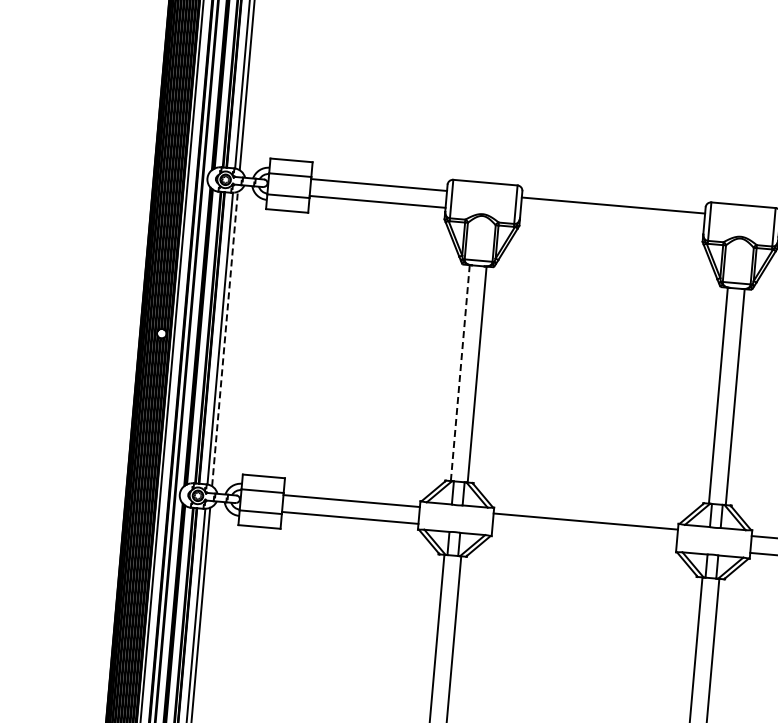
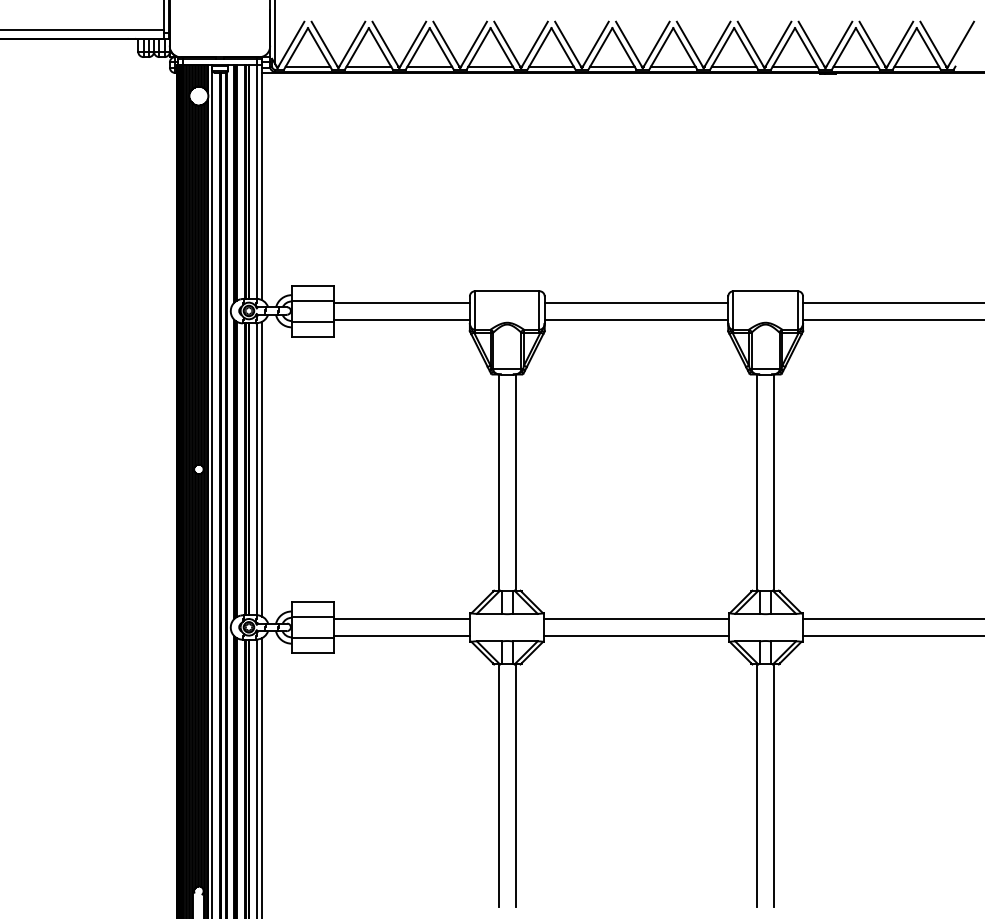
line: (612, 222) -> (636, 319), added
line: (225, 338) -> (262, 468), dashed -> solid
line: (459, 373) -> (498, 483), dashed -> solid
line: (584, 538) -> (636, 636), added

